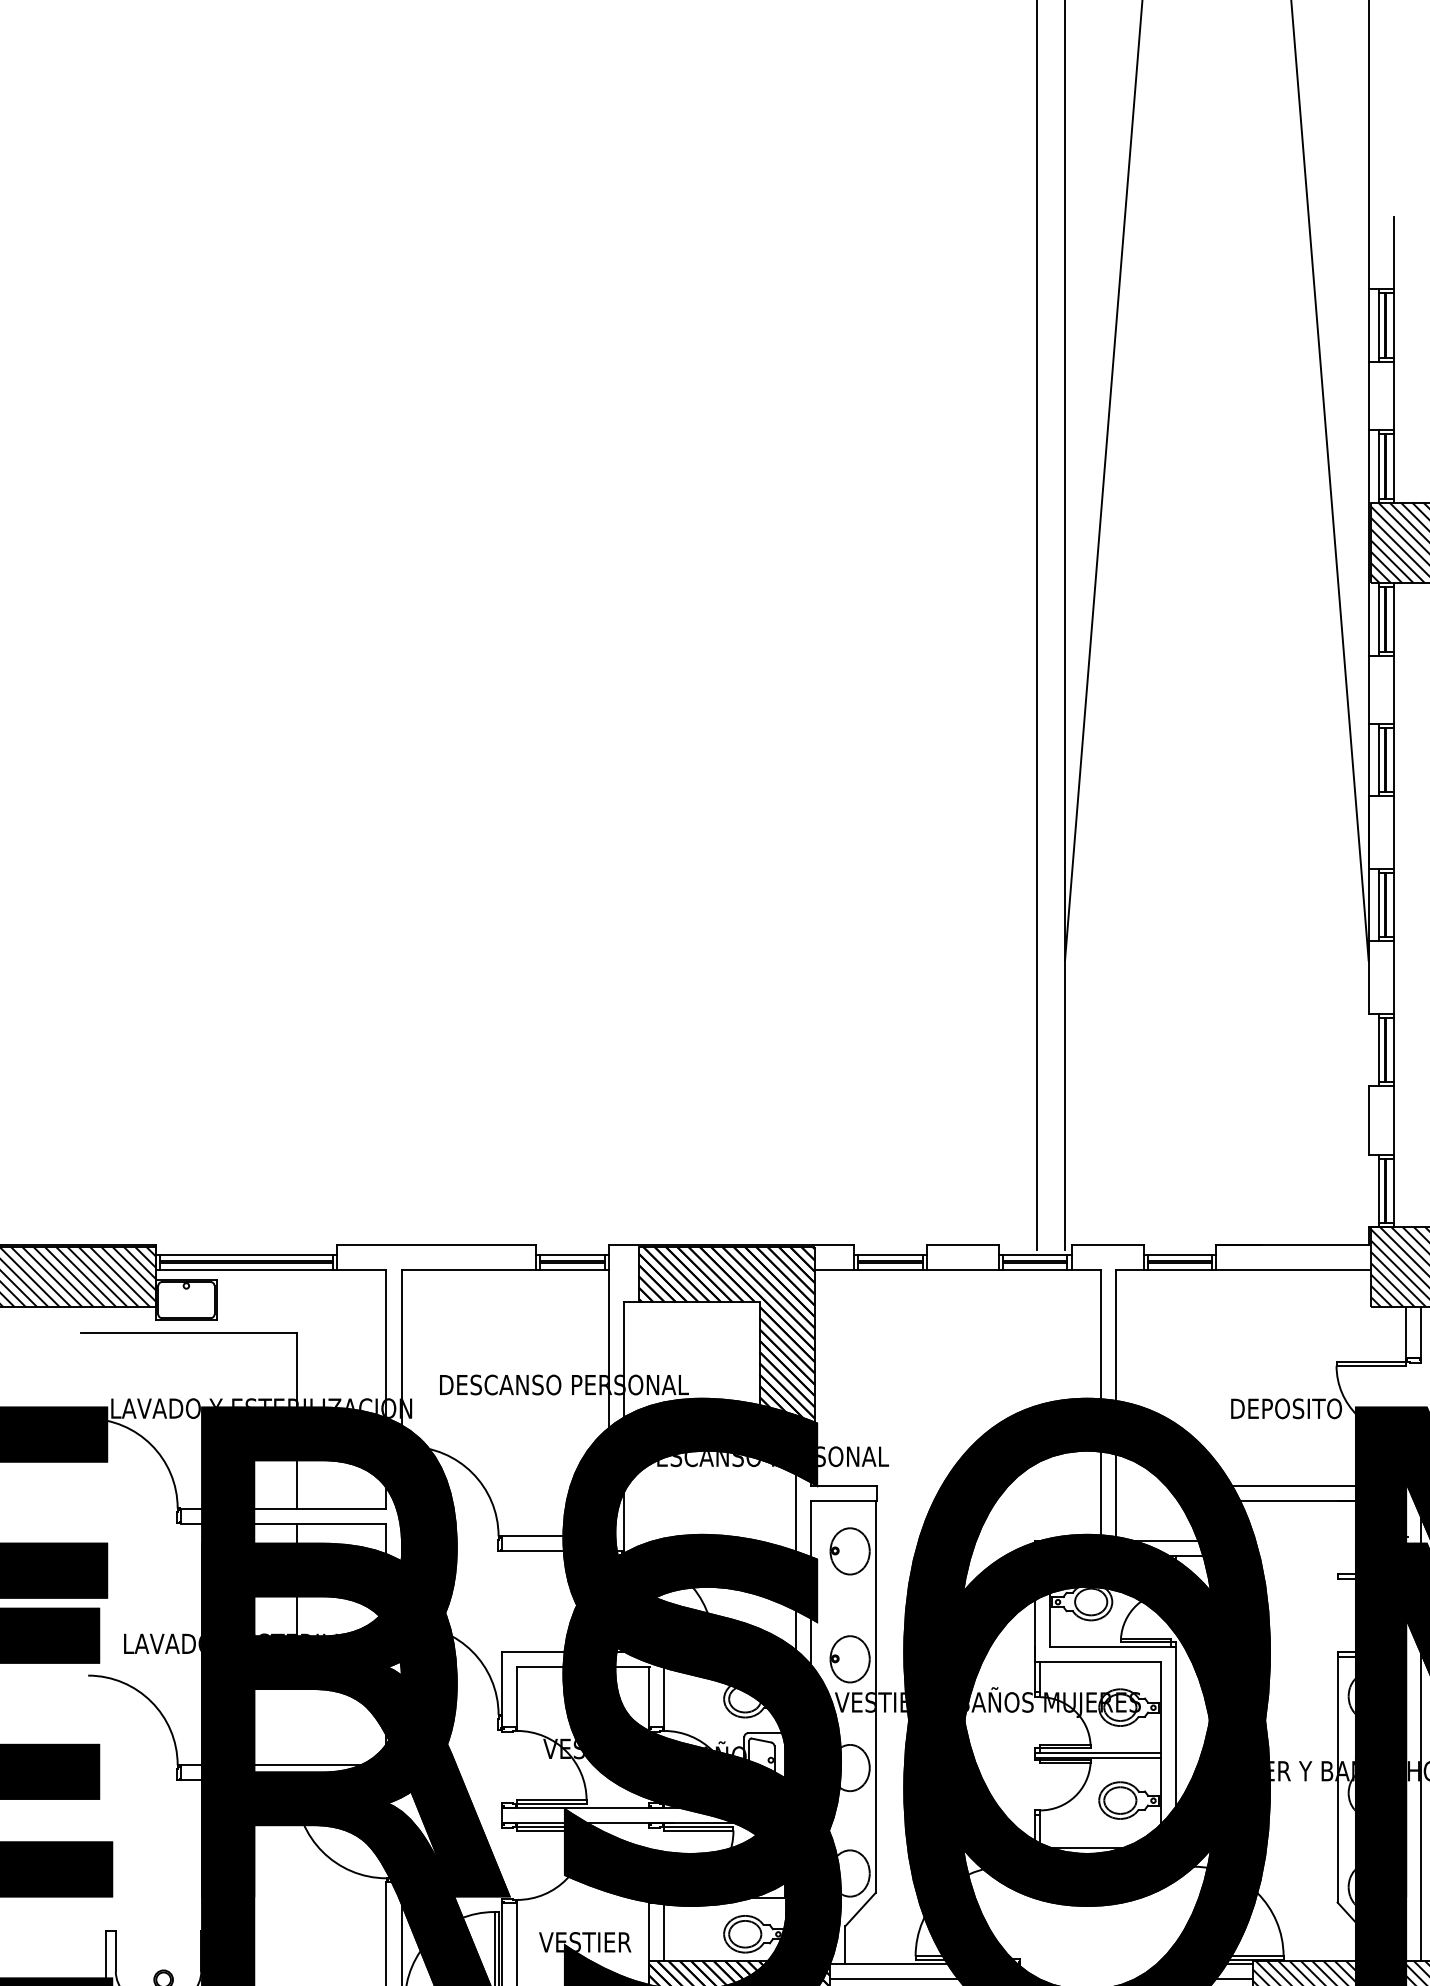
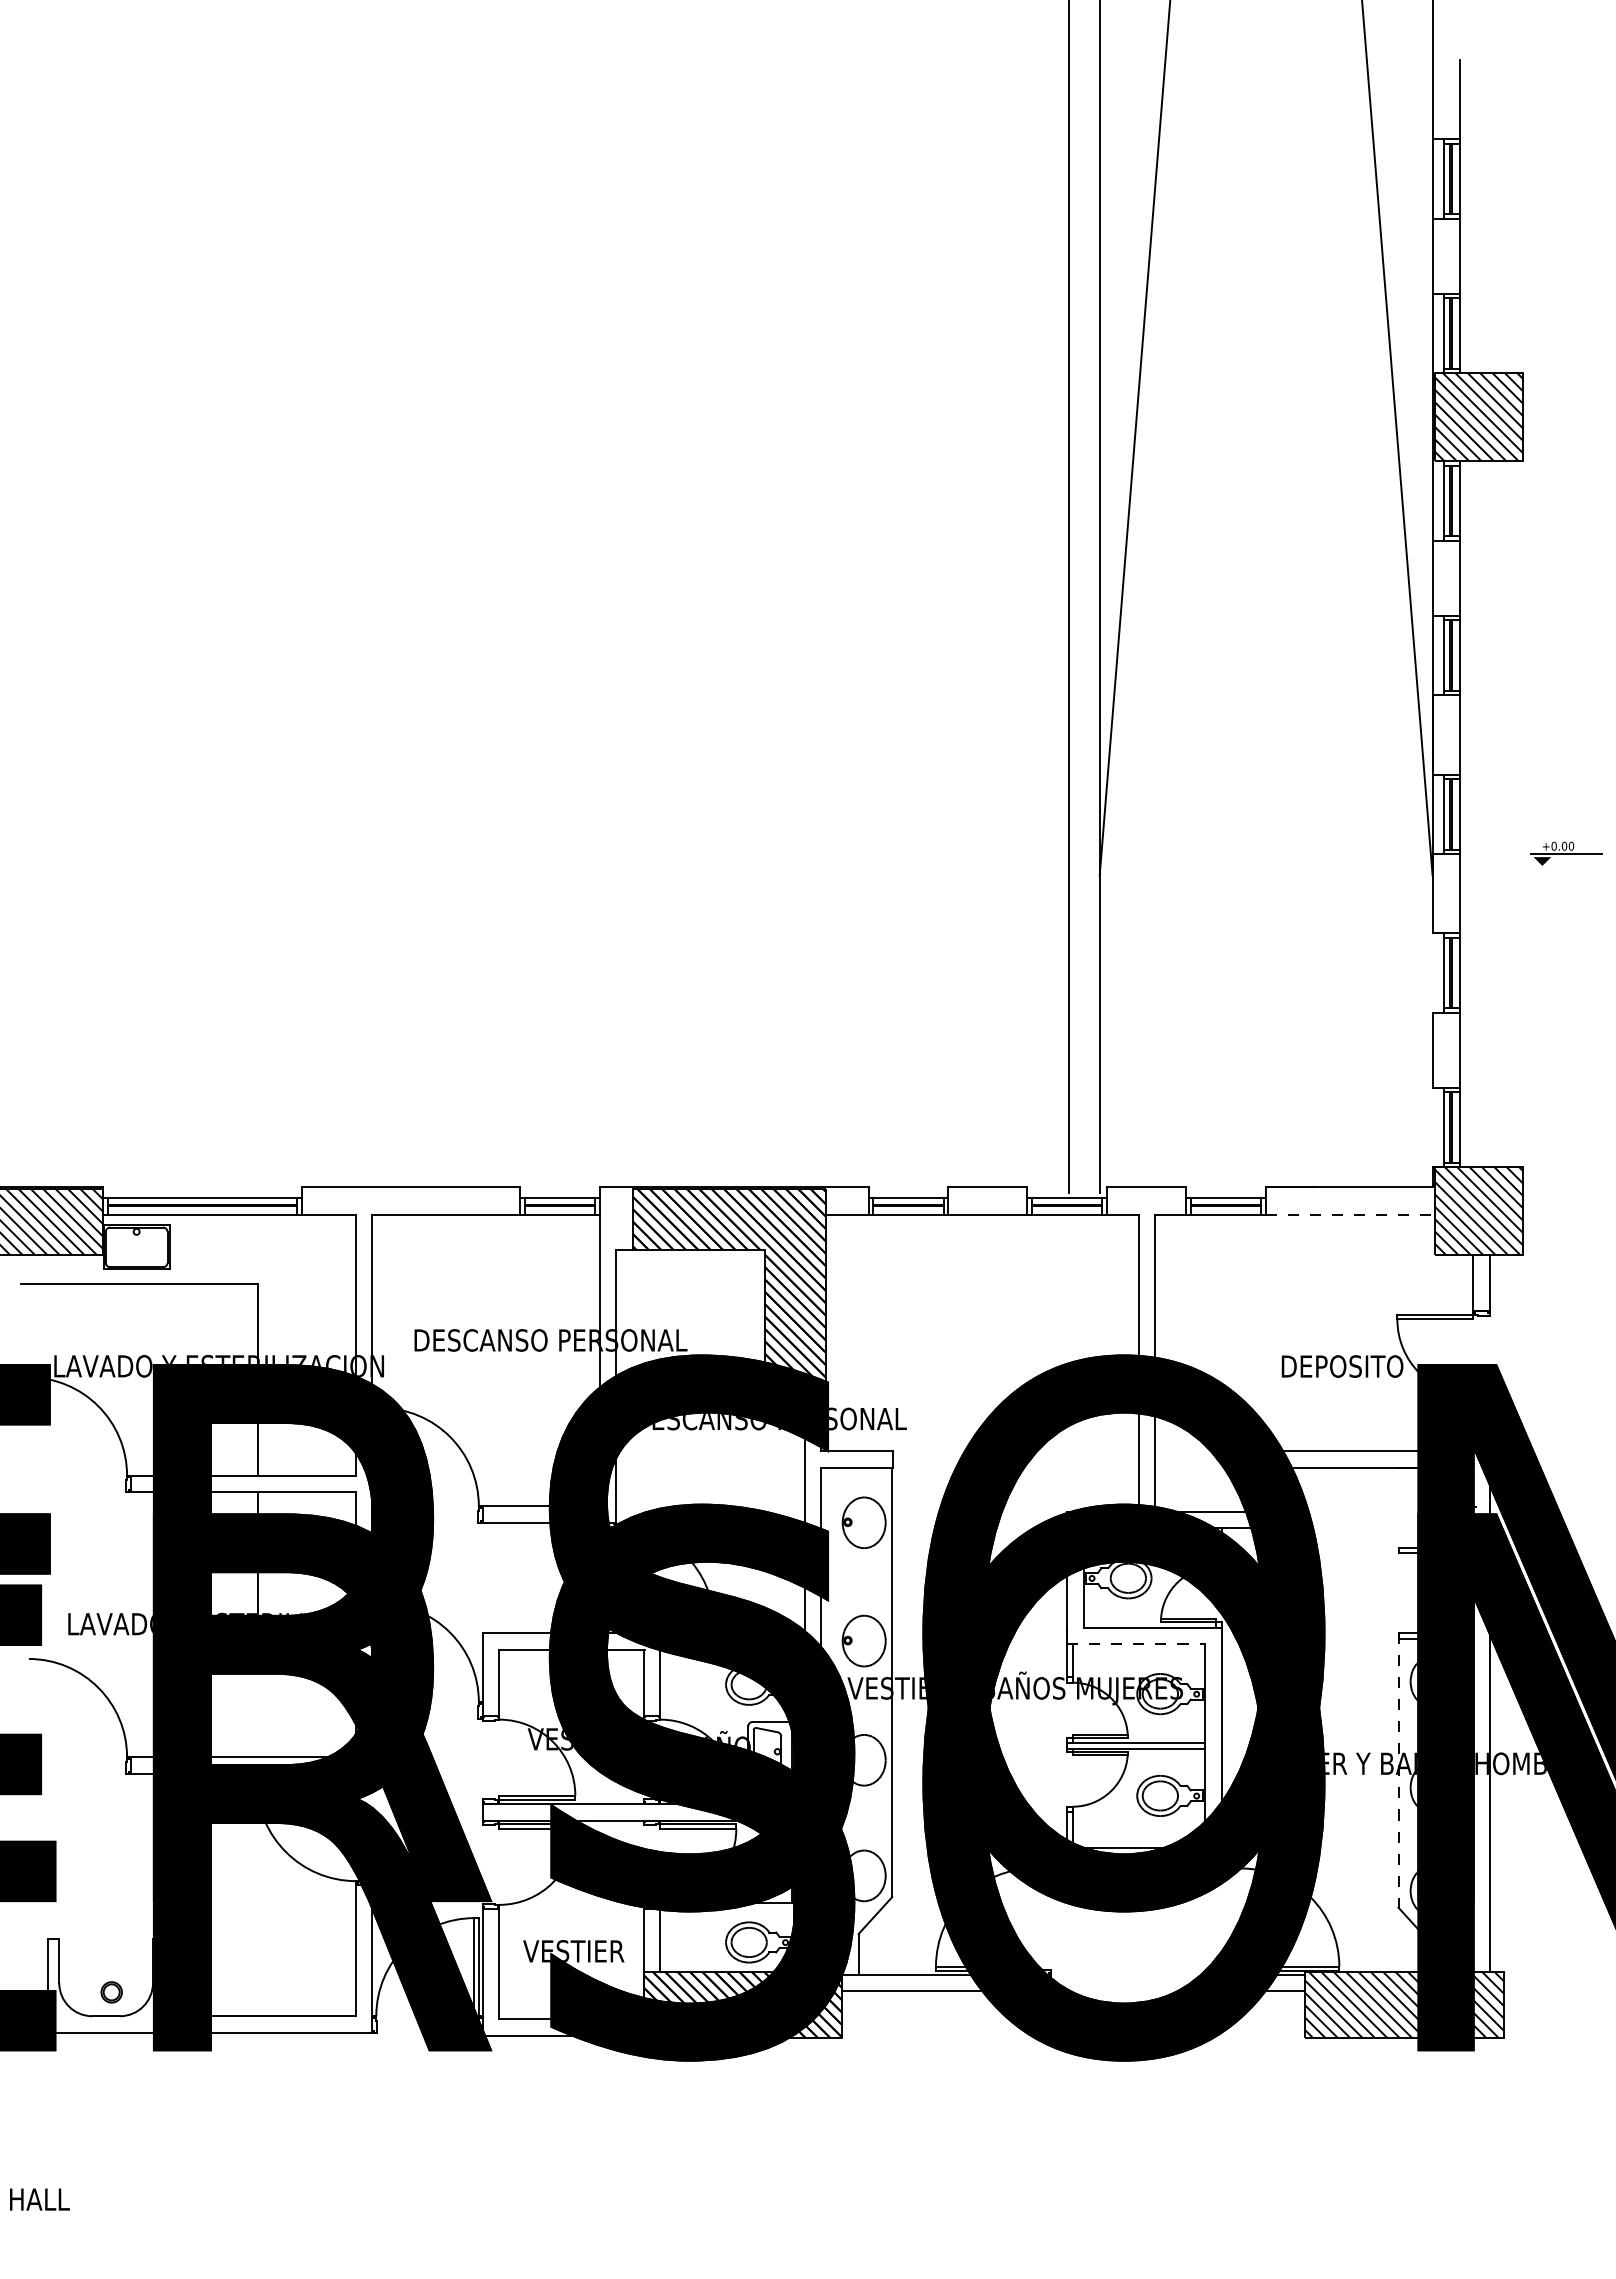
line: (1293, 1270) -> (1350, 1214), solid -> dashed
line: (1098, 1662) -> (1136, 1644), solid -> dashed
line: (1337, 1777) -> (1398, 1770), solid -> dashed

